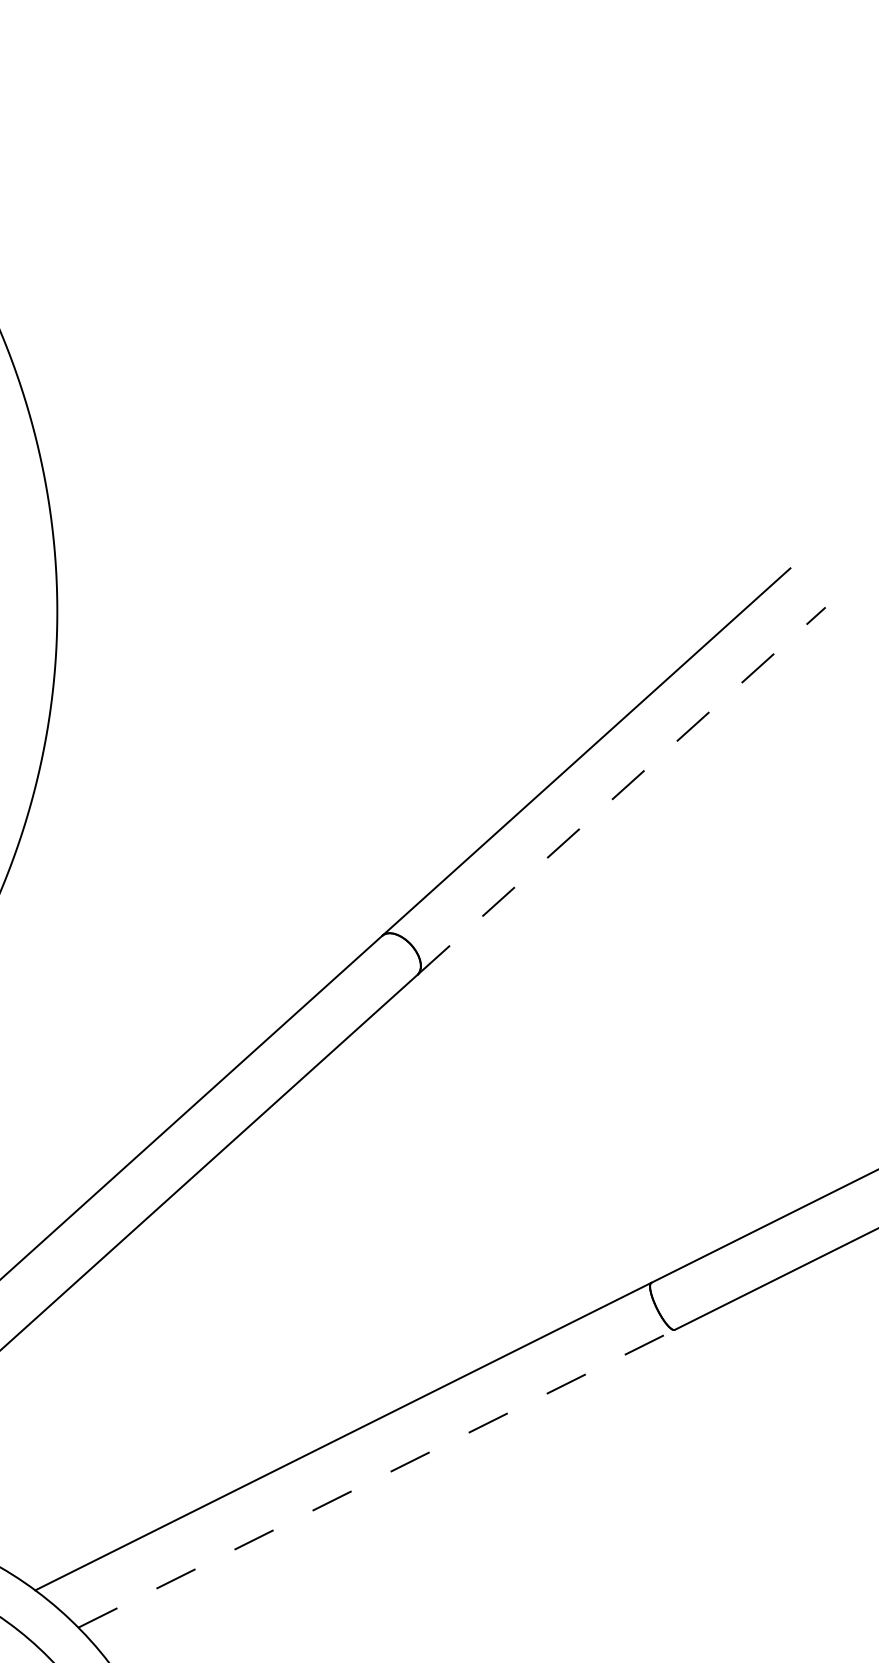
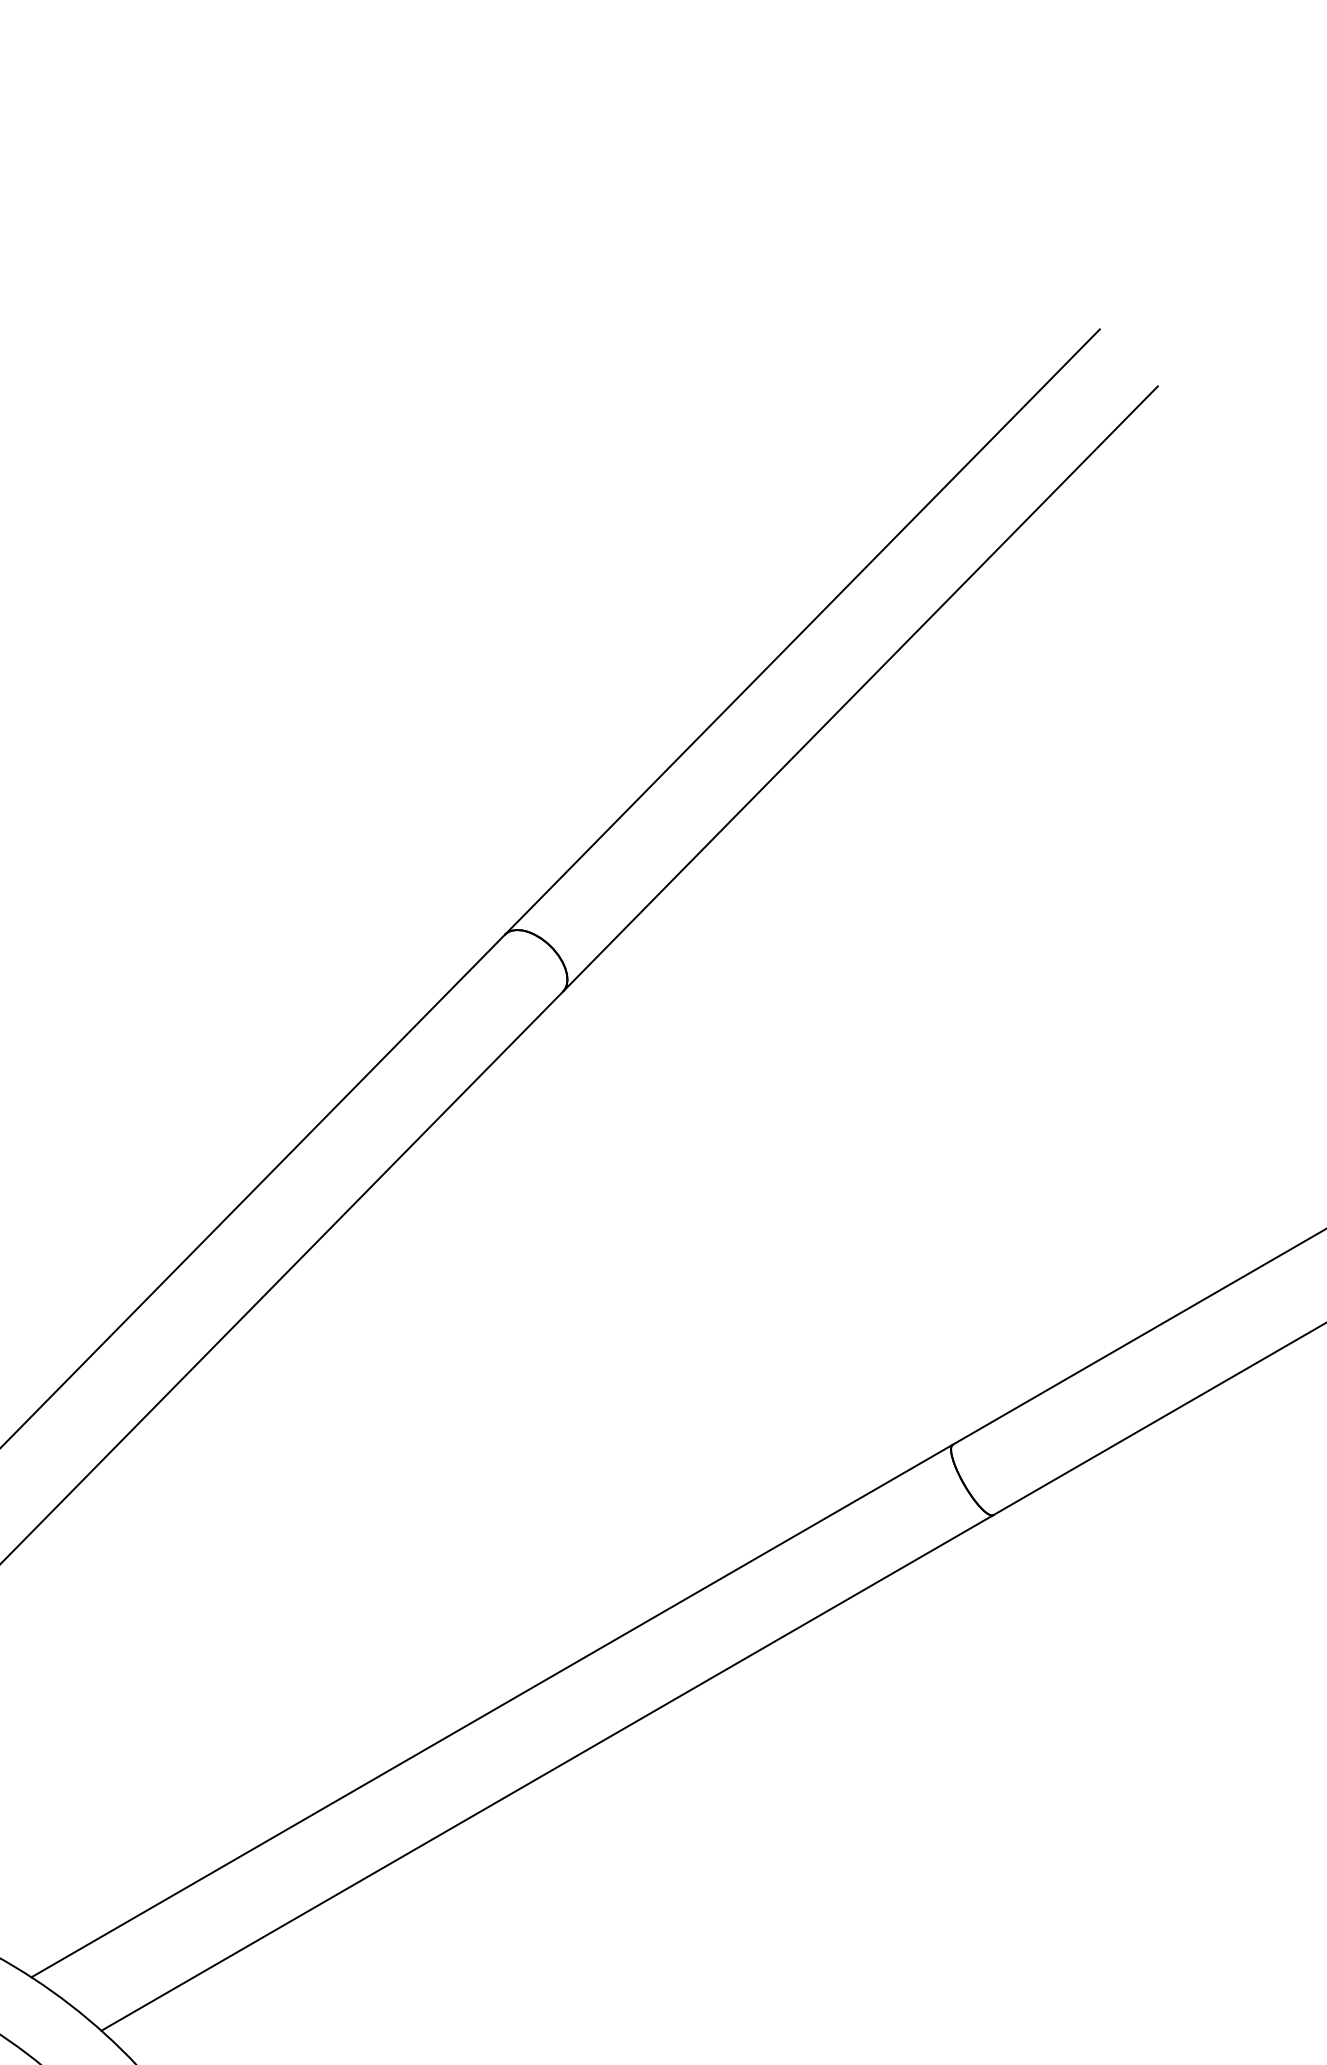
line: (621, 791) -> (860, 689), dashed -> solid
line: (377, 1478) -> (548, 1772), dashed -> solid

